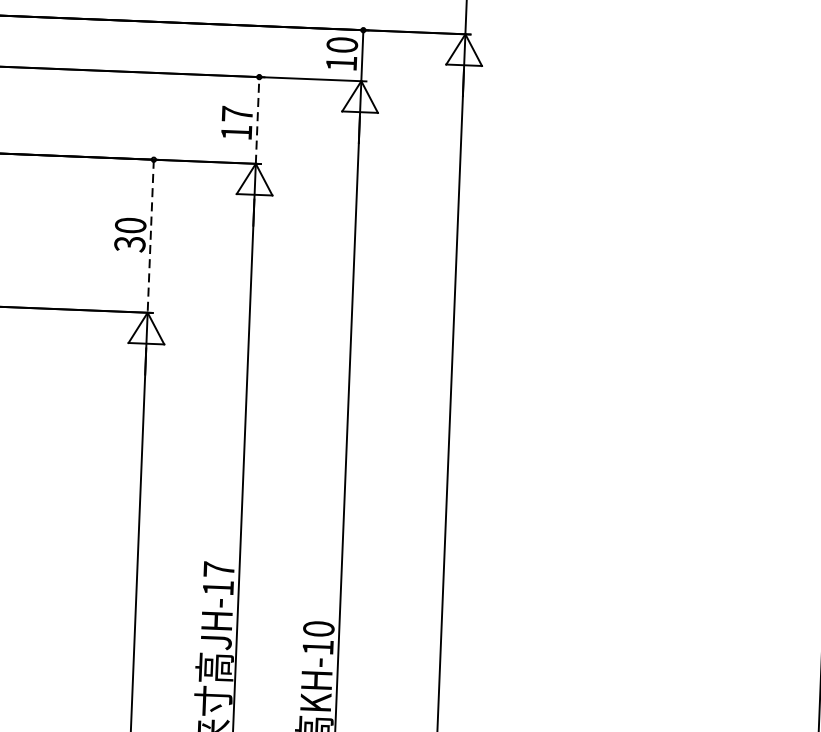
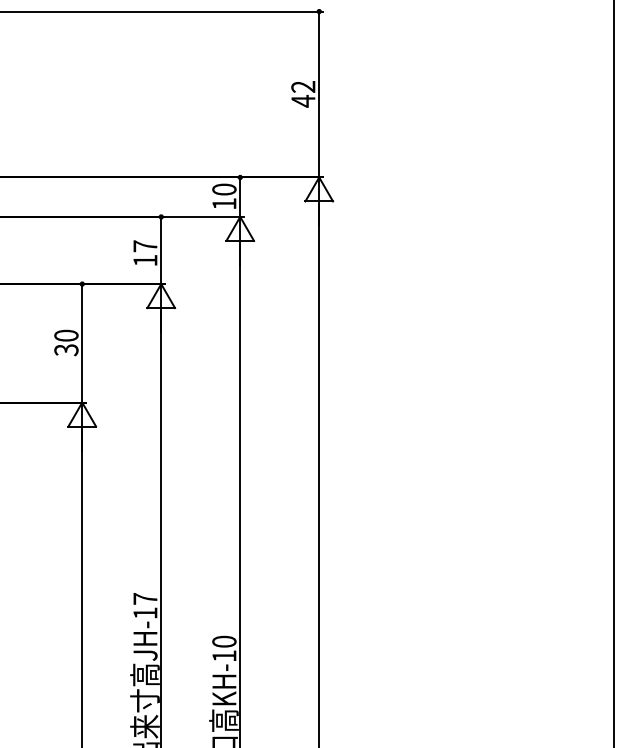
line: (257, 120) -> (161, 250), dashed -> solid
line: (151, 236) -> (82, 343), dashed -> solid

